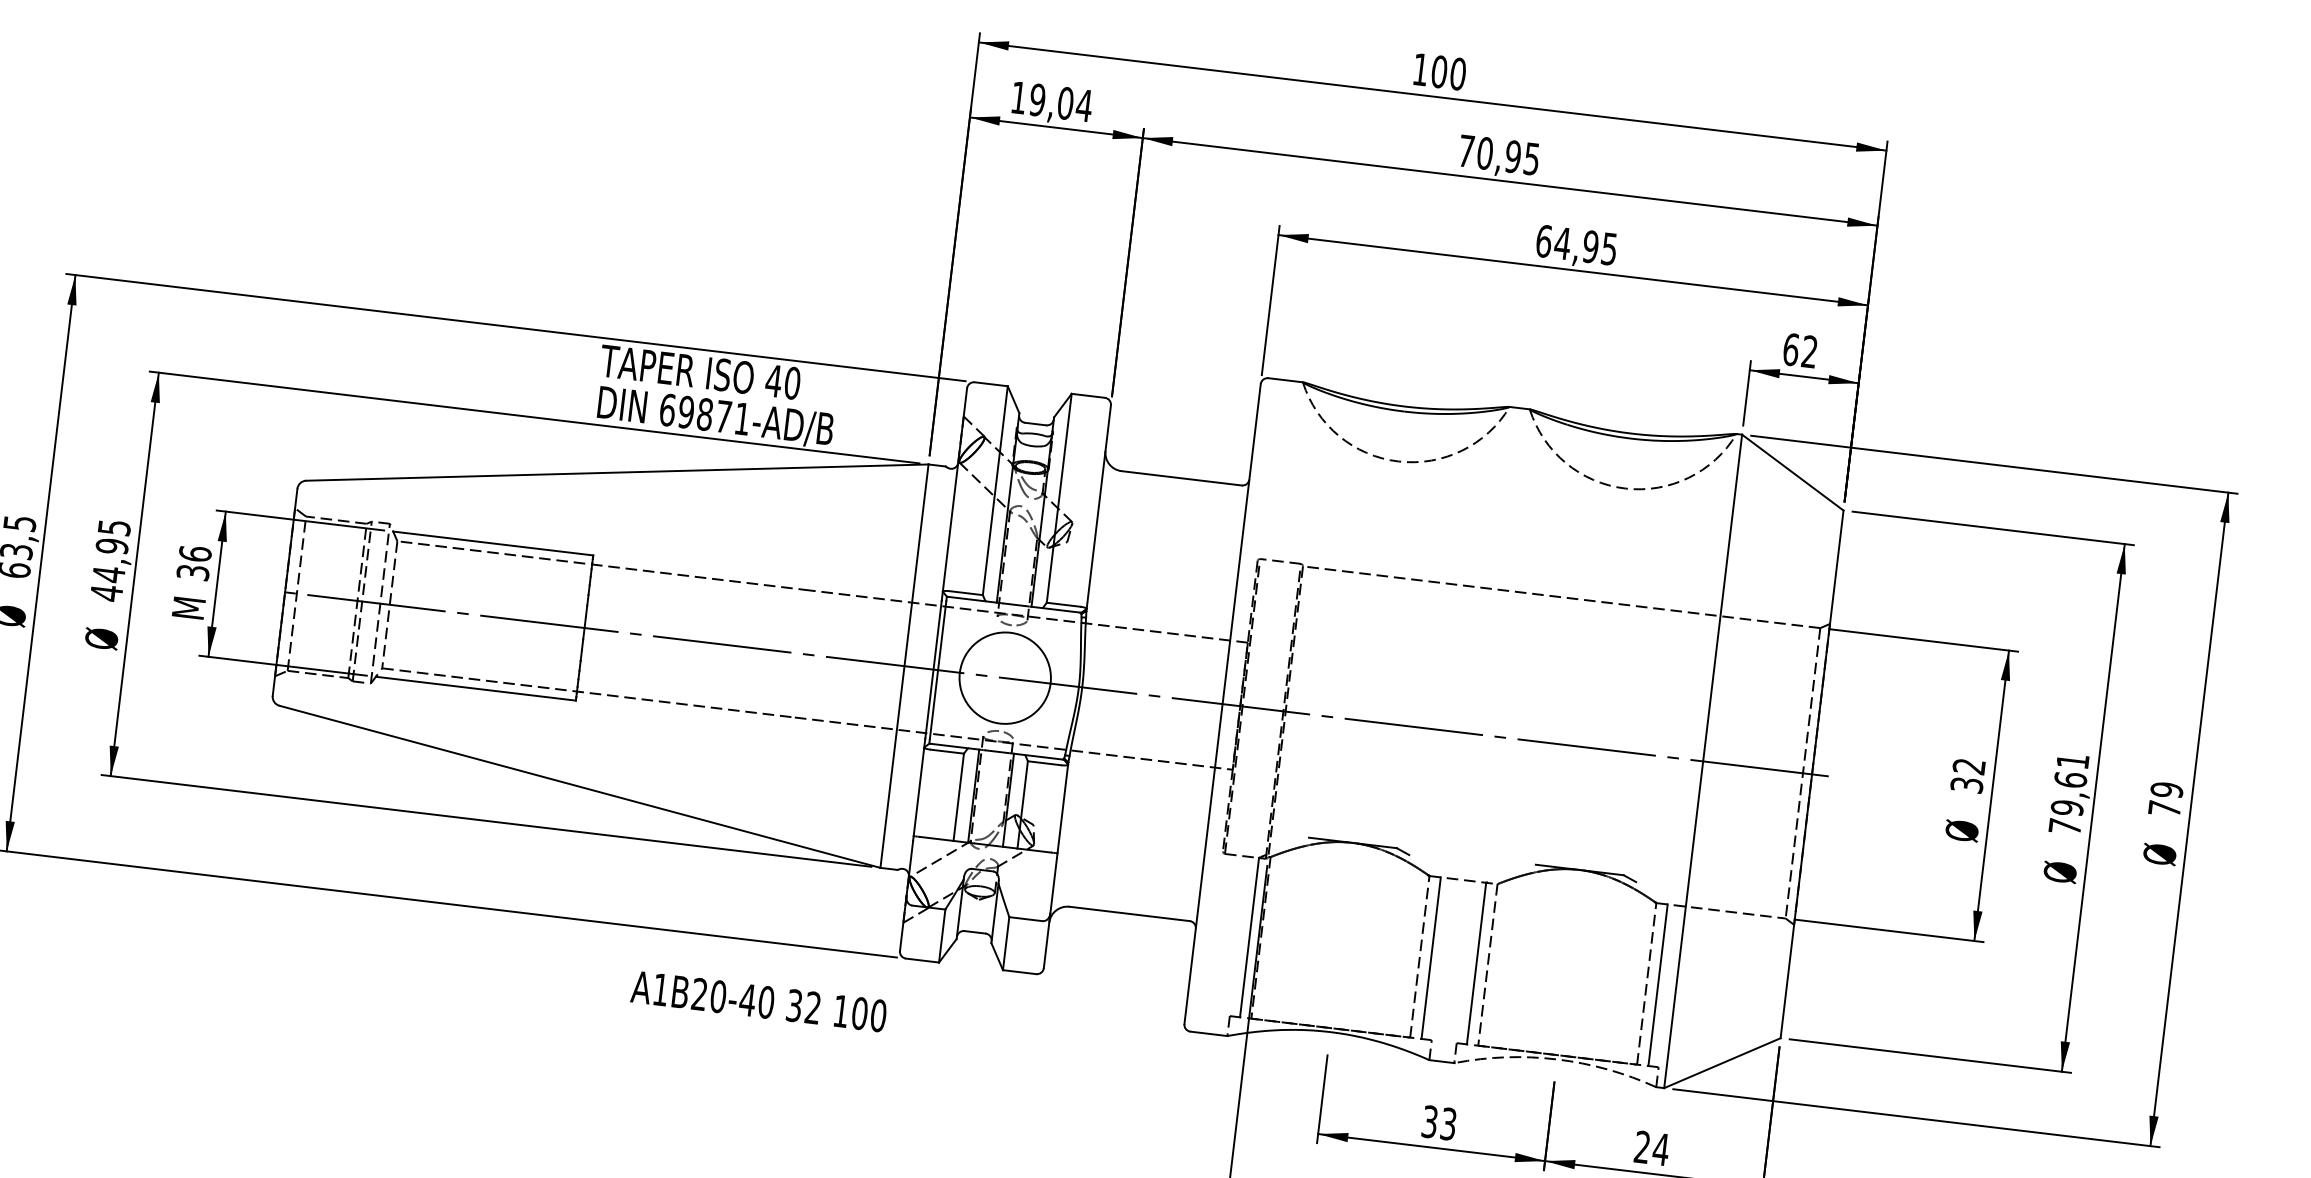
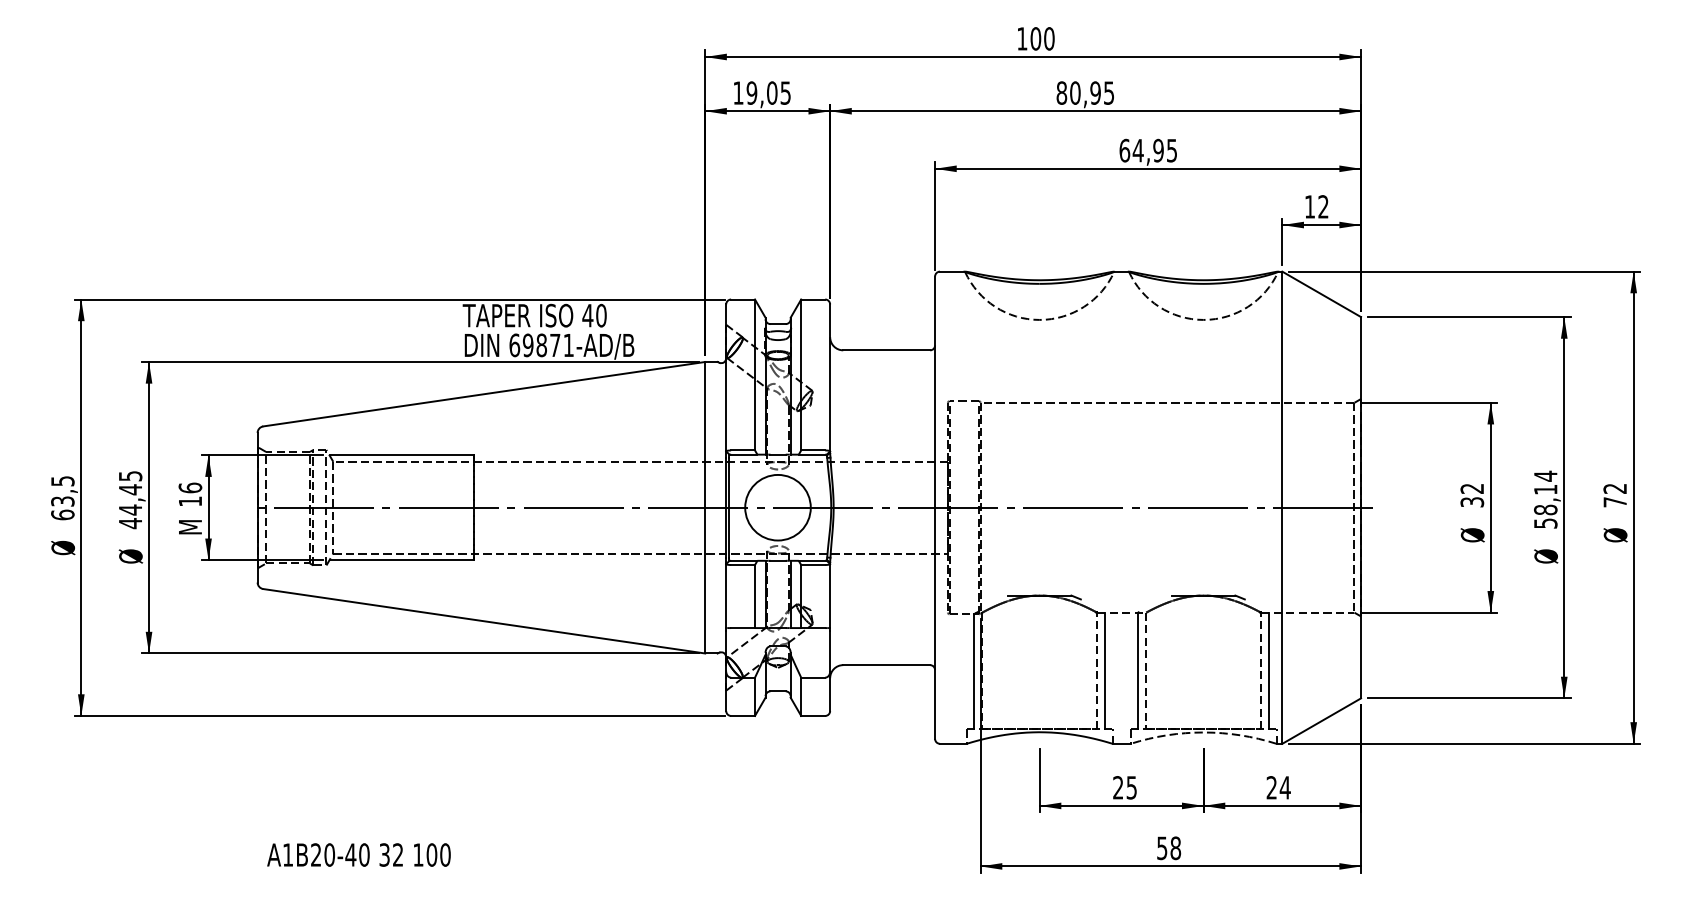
text: (1084, 104) -> (785, 92), 19,04 -> 19,05
text: (1466, 150) -> (1061, 92), 70,95 -> 80,95
text: (1790, 349) -> (1309, 206), 62 -> 12
text: (112, 546) -> (130, 489), 44,95 -> 44,45
text: (193, 572) -> (190, 501), 36 -> 16
text: (2167, 789) -> (1615, 488), 79 -> 72
text: (2068, 793) -> (1545, 499), 79,61 -> 58,14
text: (758, 1000) -> (358, 854), moved
text: (1438, 1122) -> (1124, 787), 33 -> 25

